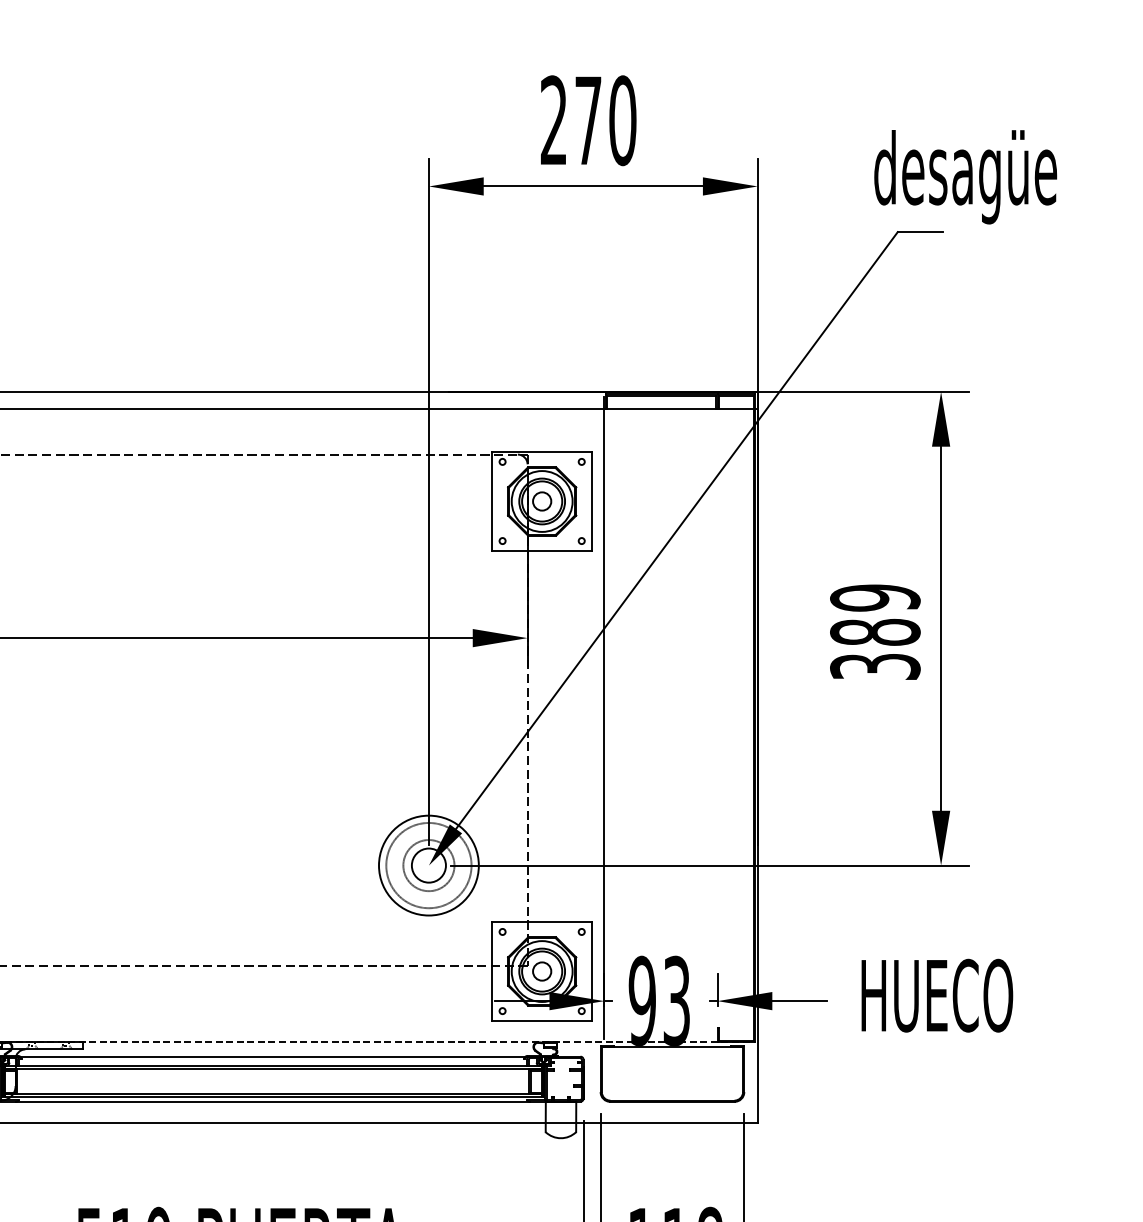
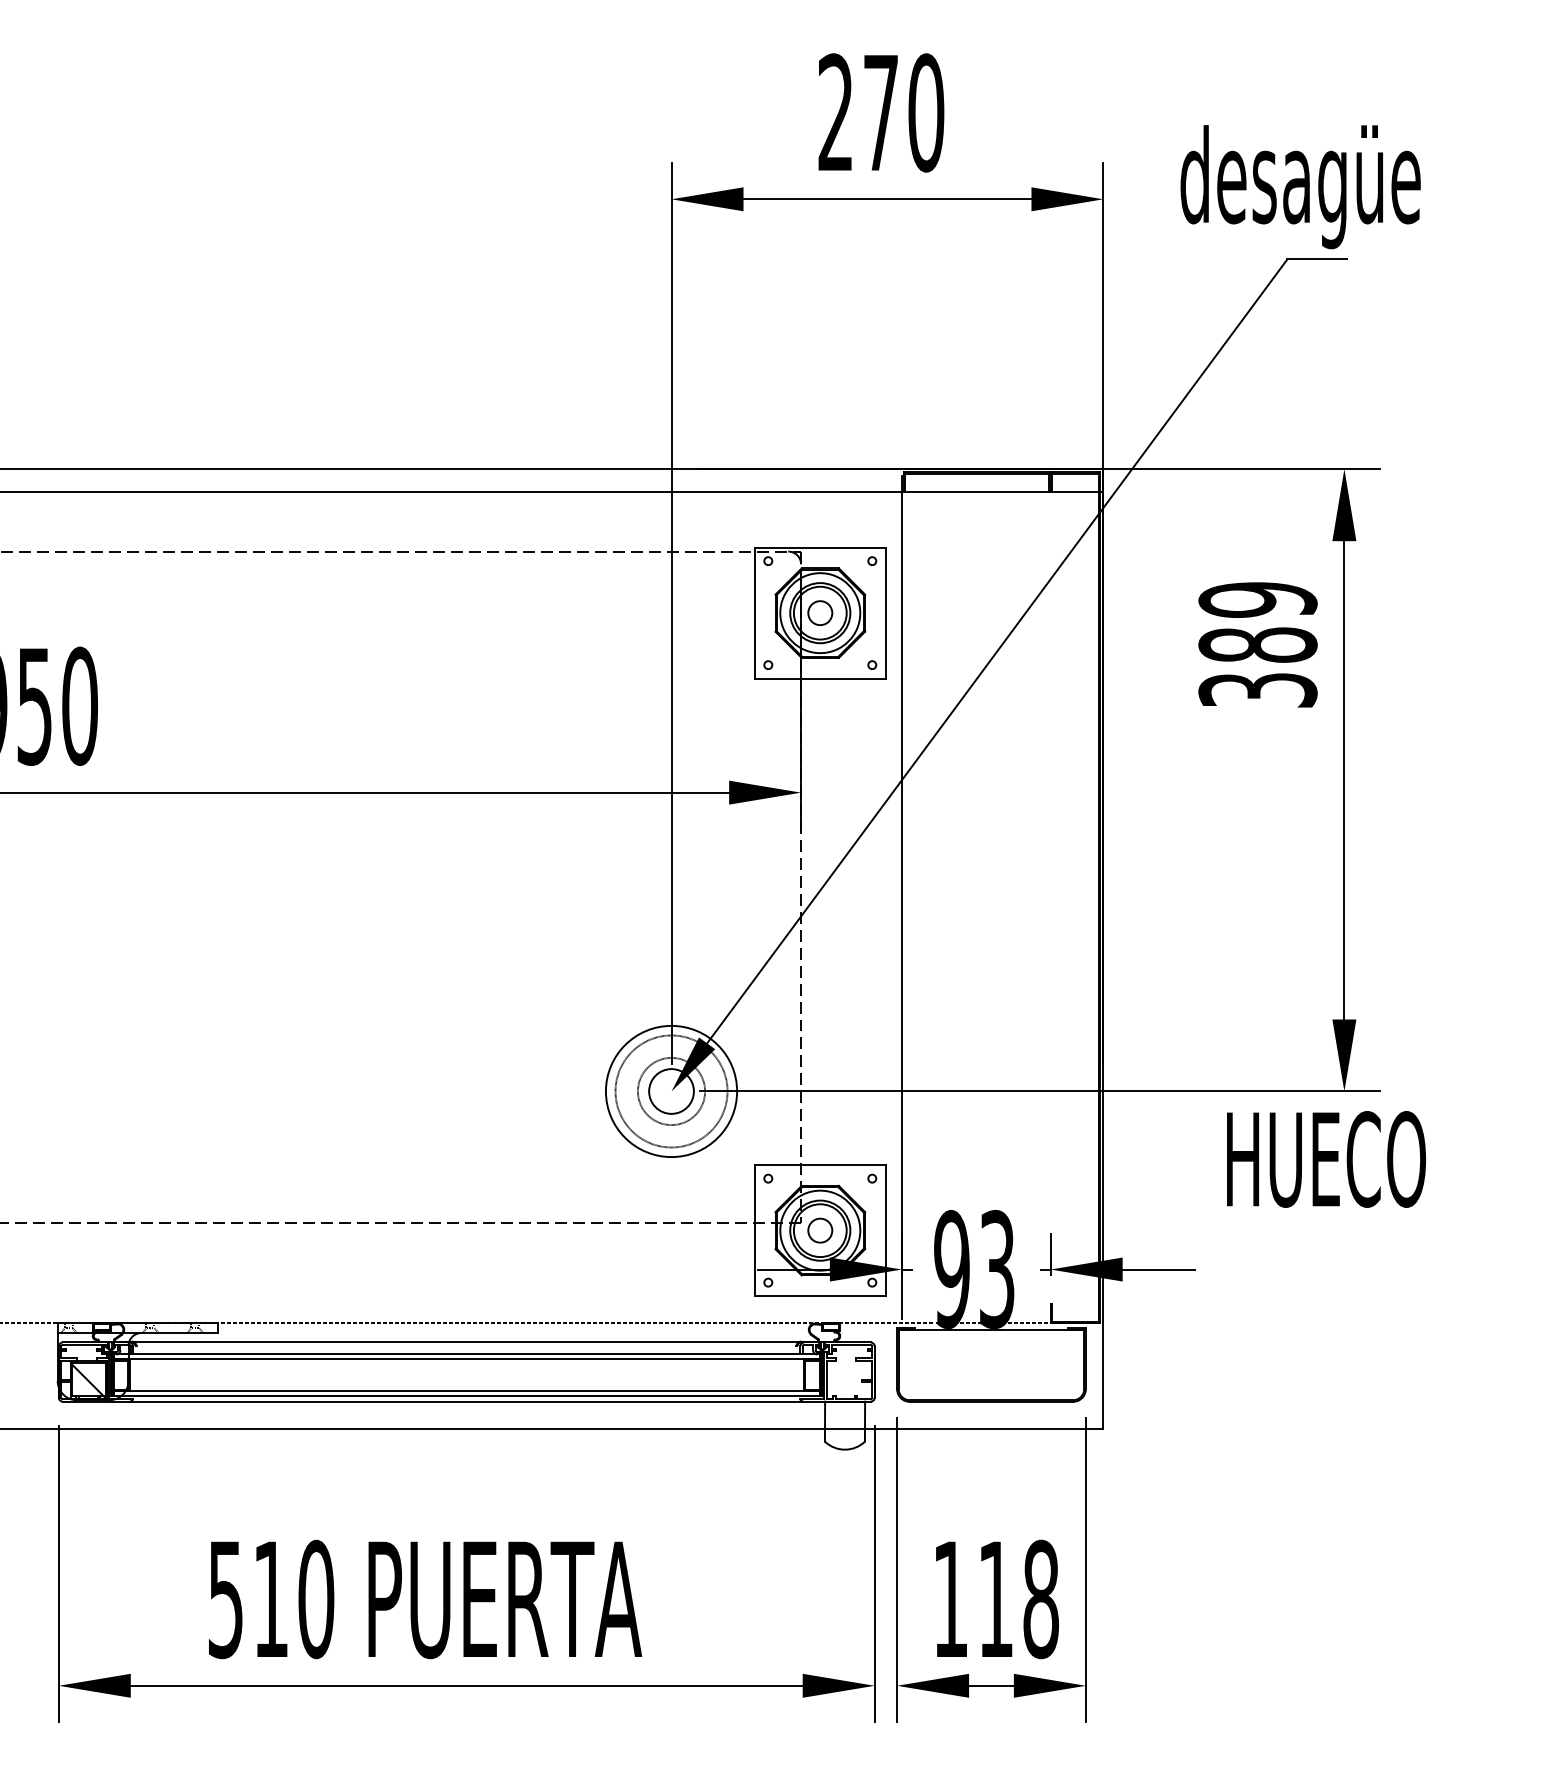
text: (965, 177) -> (1300, 187), moved
text: (874, 631) -> (1257, 644), moved
text: (937, 995) -> (1326, 1159), moved

